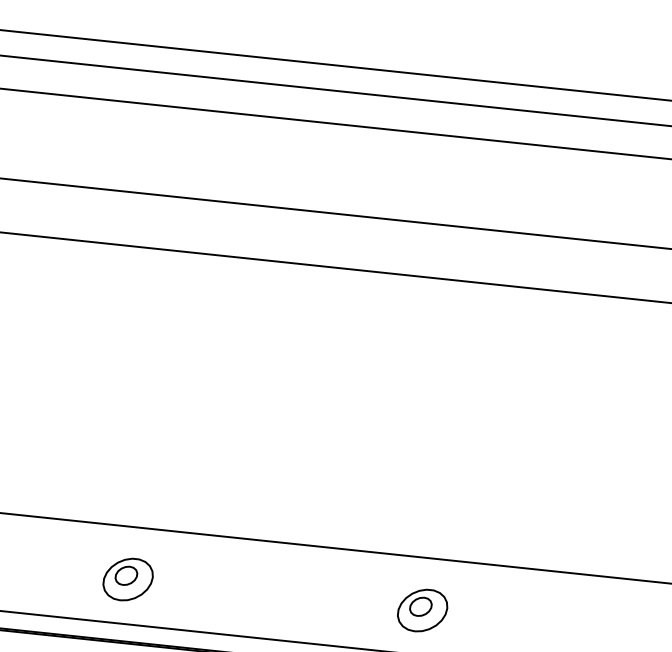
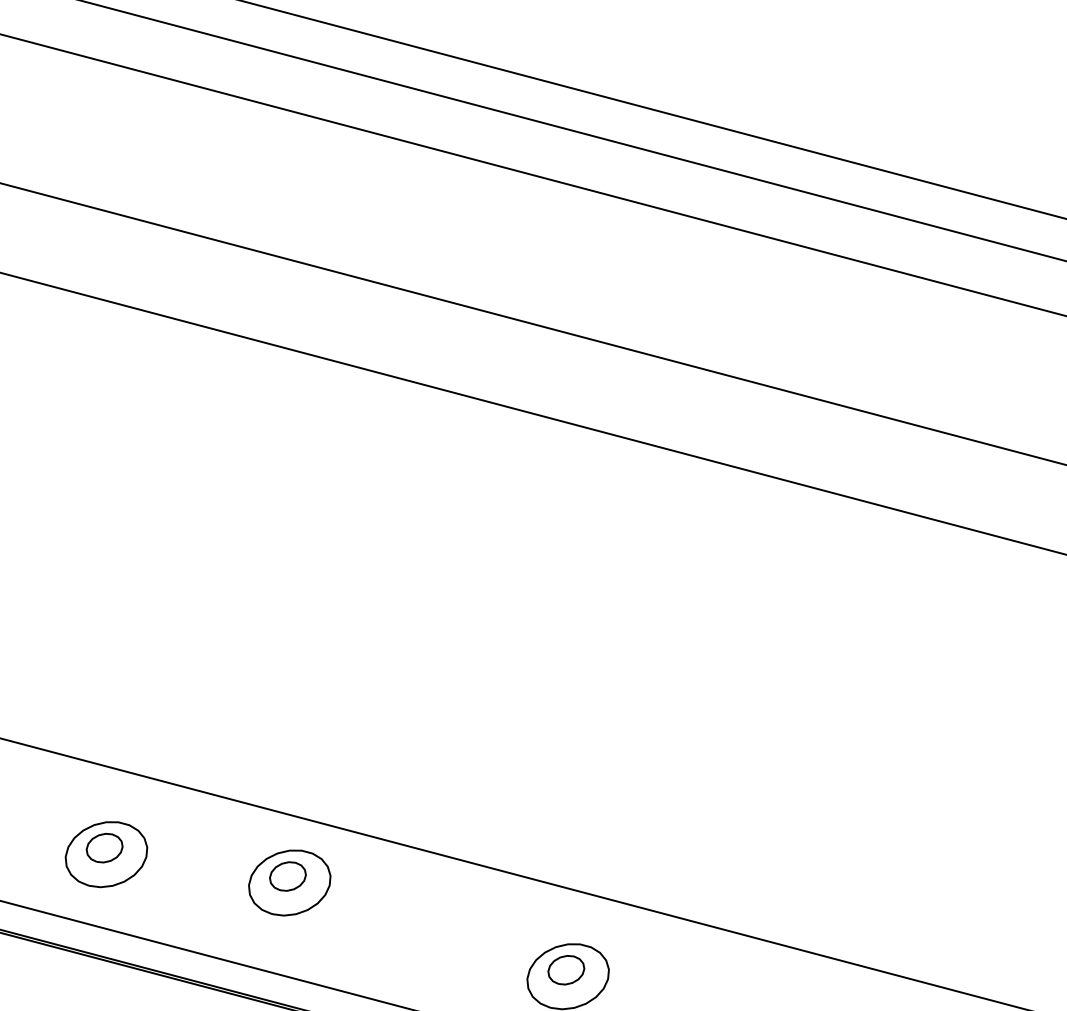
part: (242, 579) -> (288, 882), added

